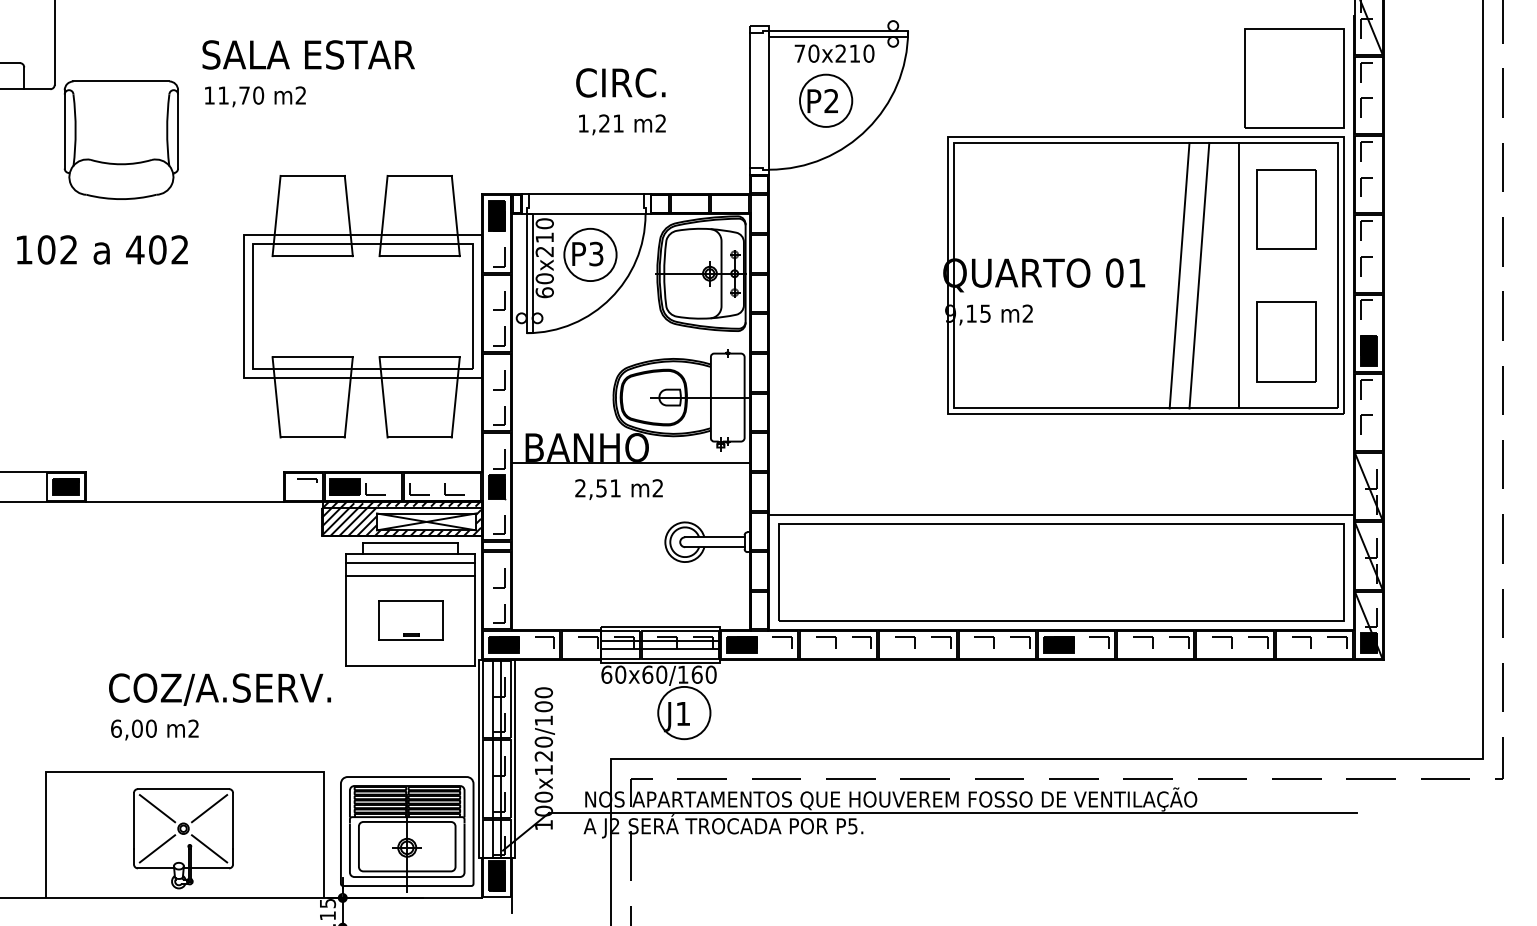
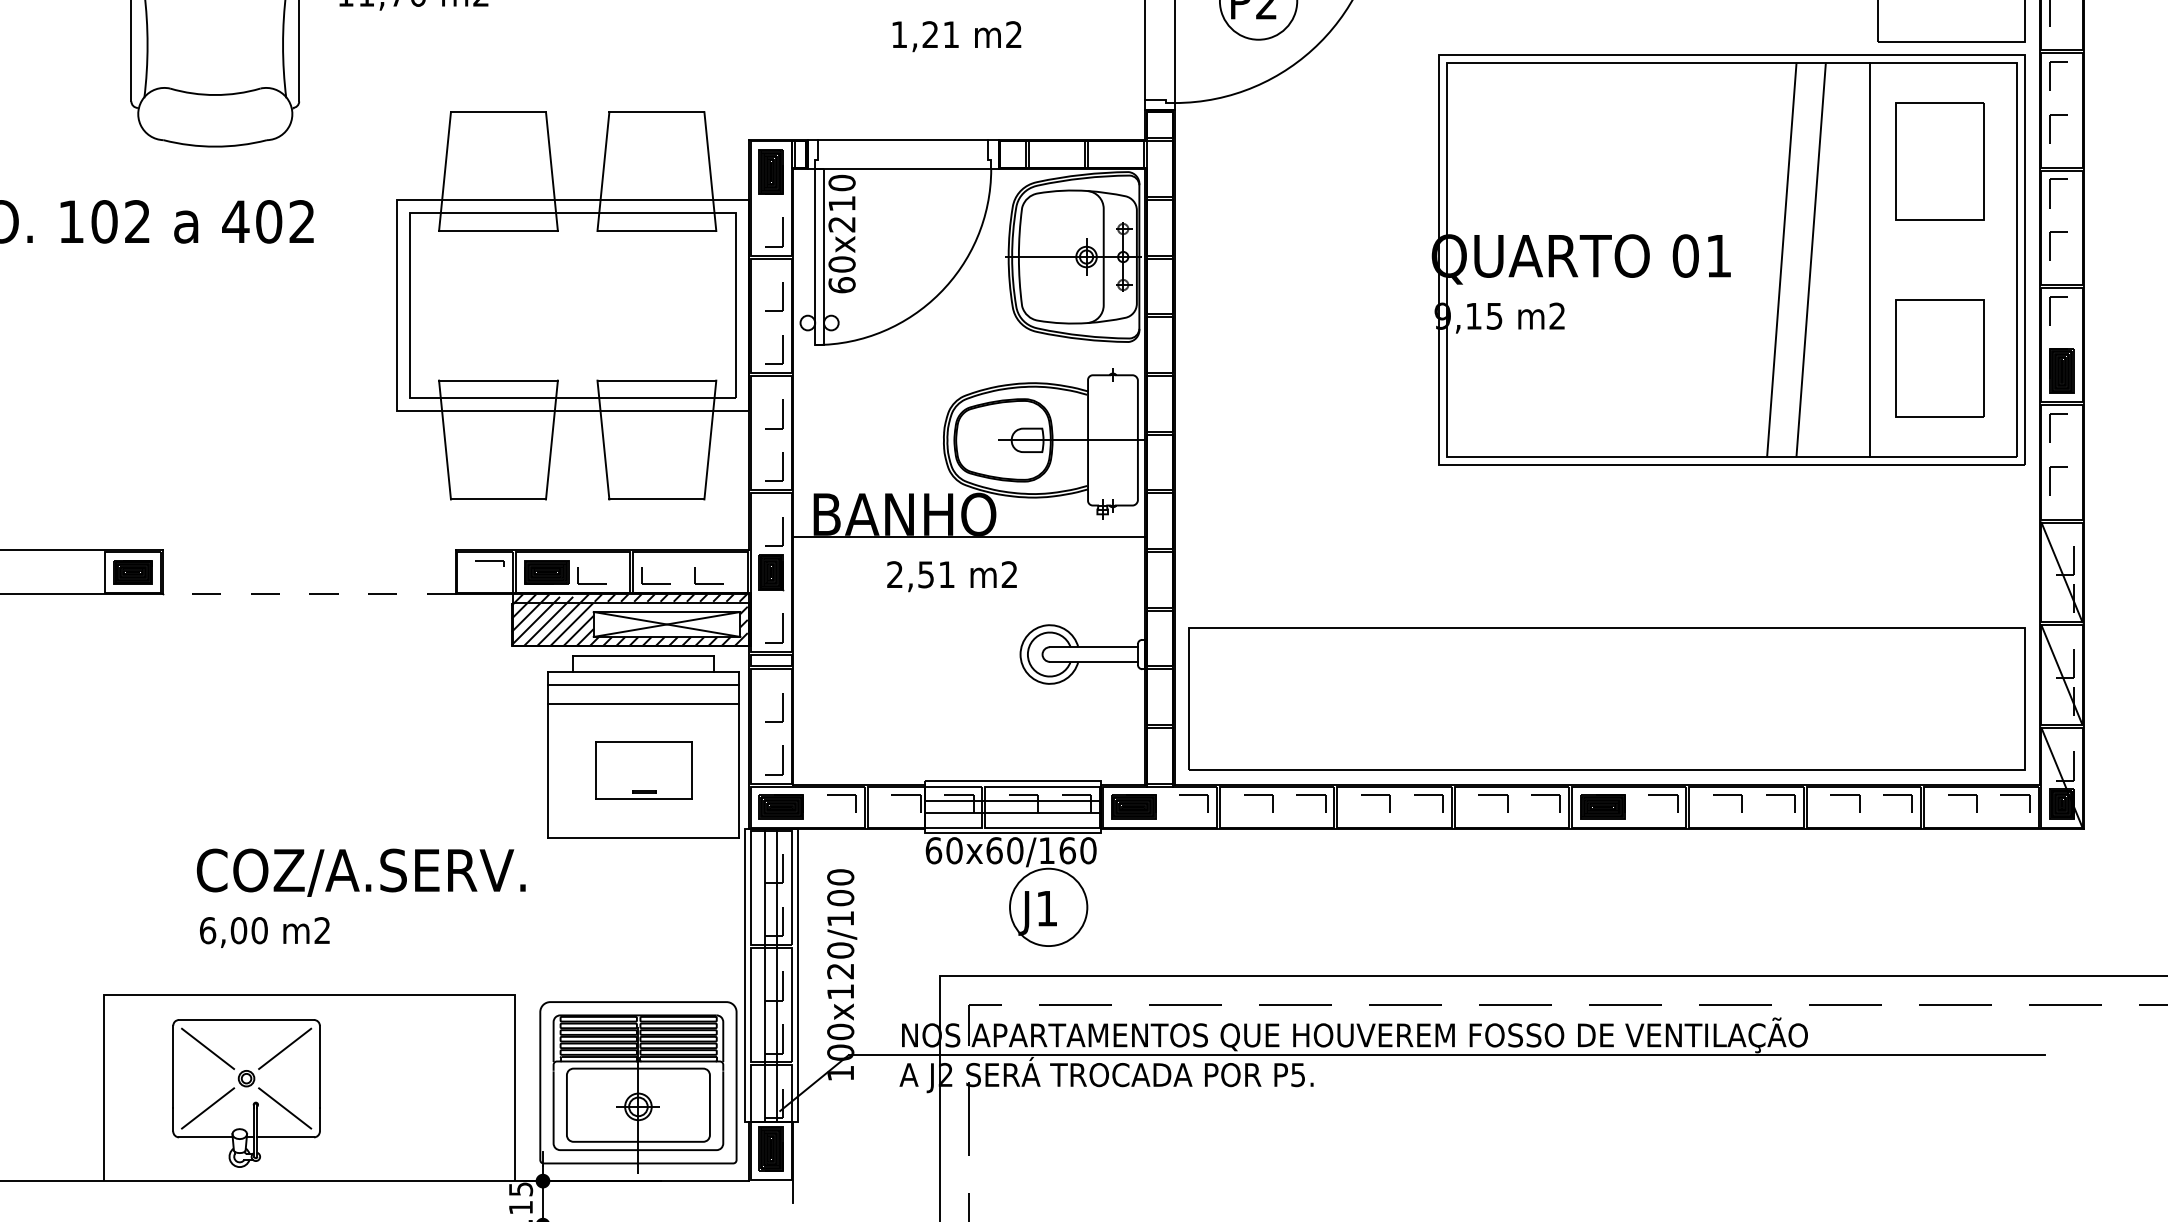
part: (590, 254) -> (909, 228), removed
line: (184, 501) -> (308, 594), solid -> dashed
line: (1061, 514) -> (1607, 613), removed
part: (183, 838) -> (246, 1093), moved

